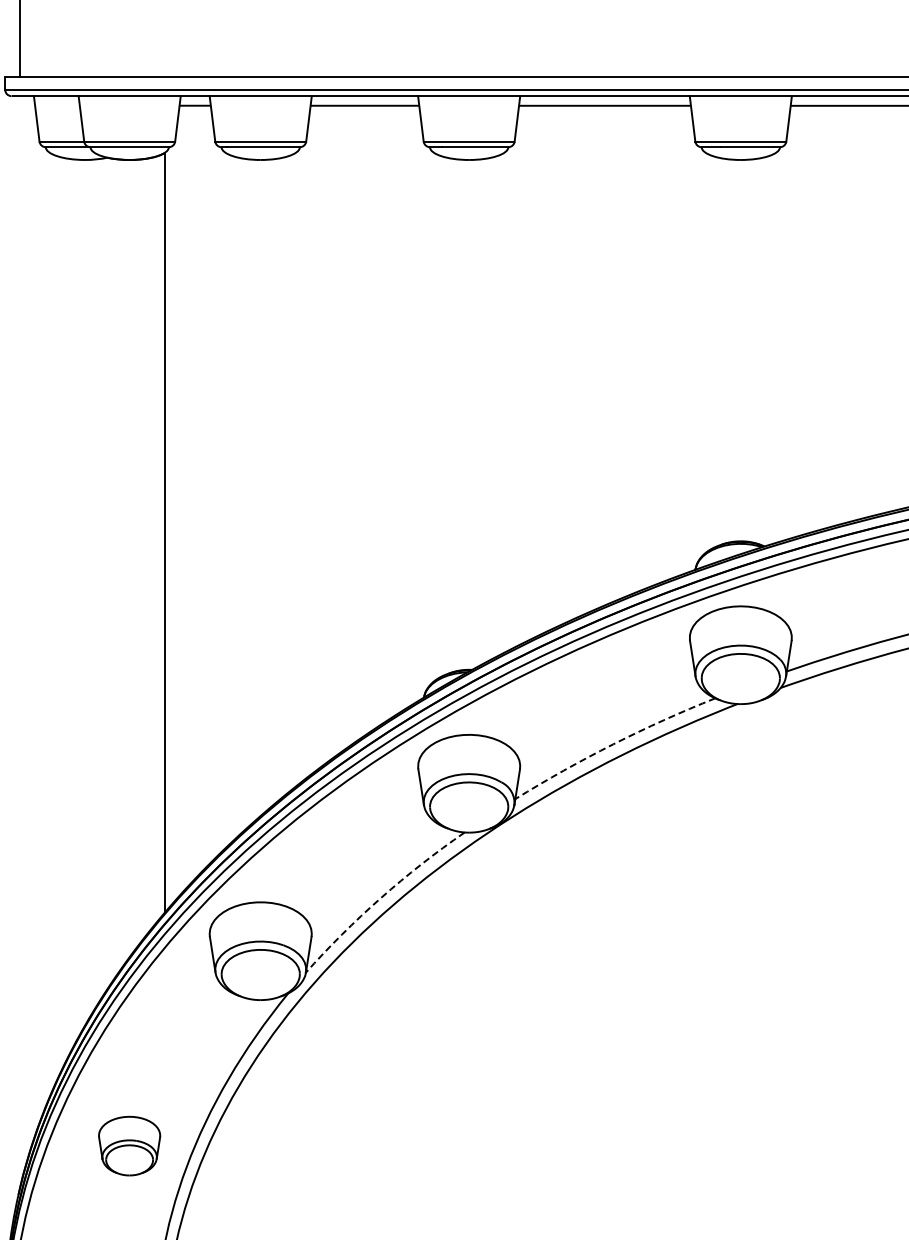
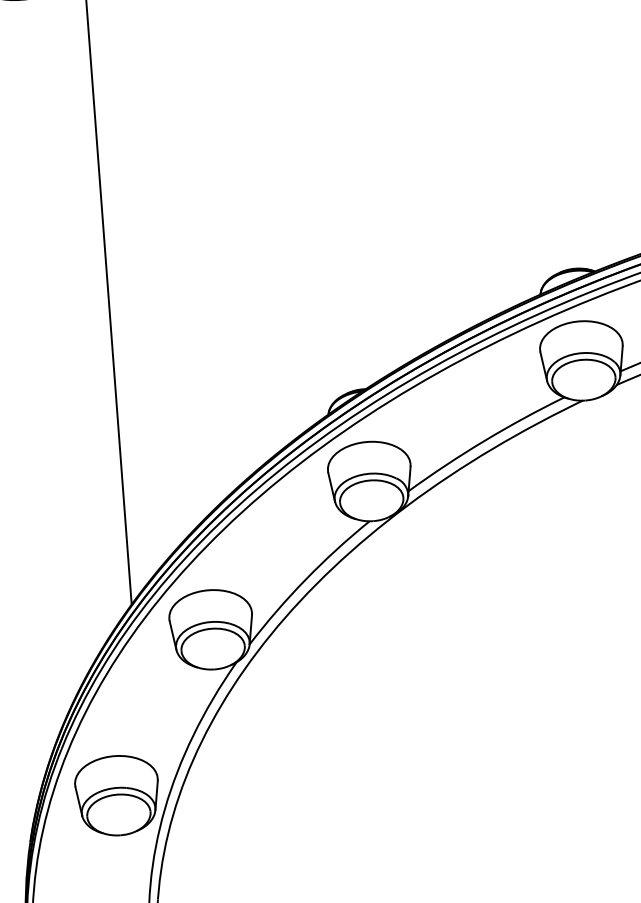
arc: (613, 744) -> (484, 440), dashed -> solid
arc: (380, 898) -> (305, 579), dashed -> solid
part: (129, 1145) -> (117, 795), size x1.67

